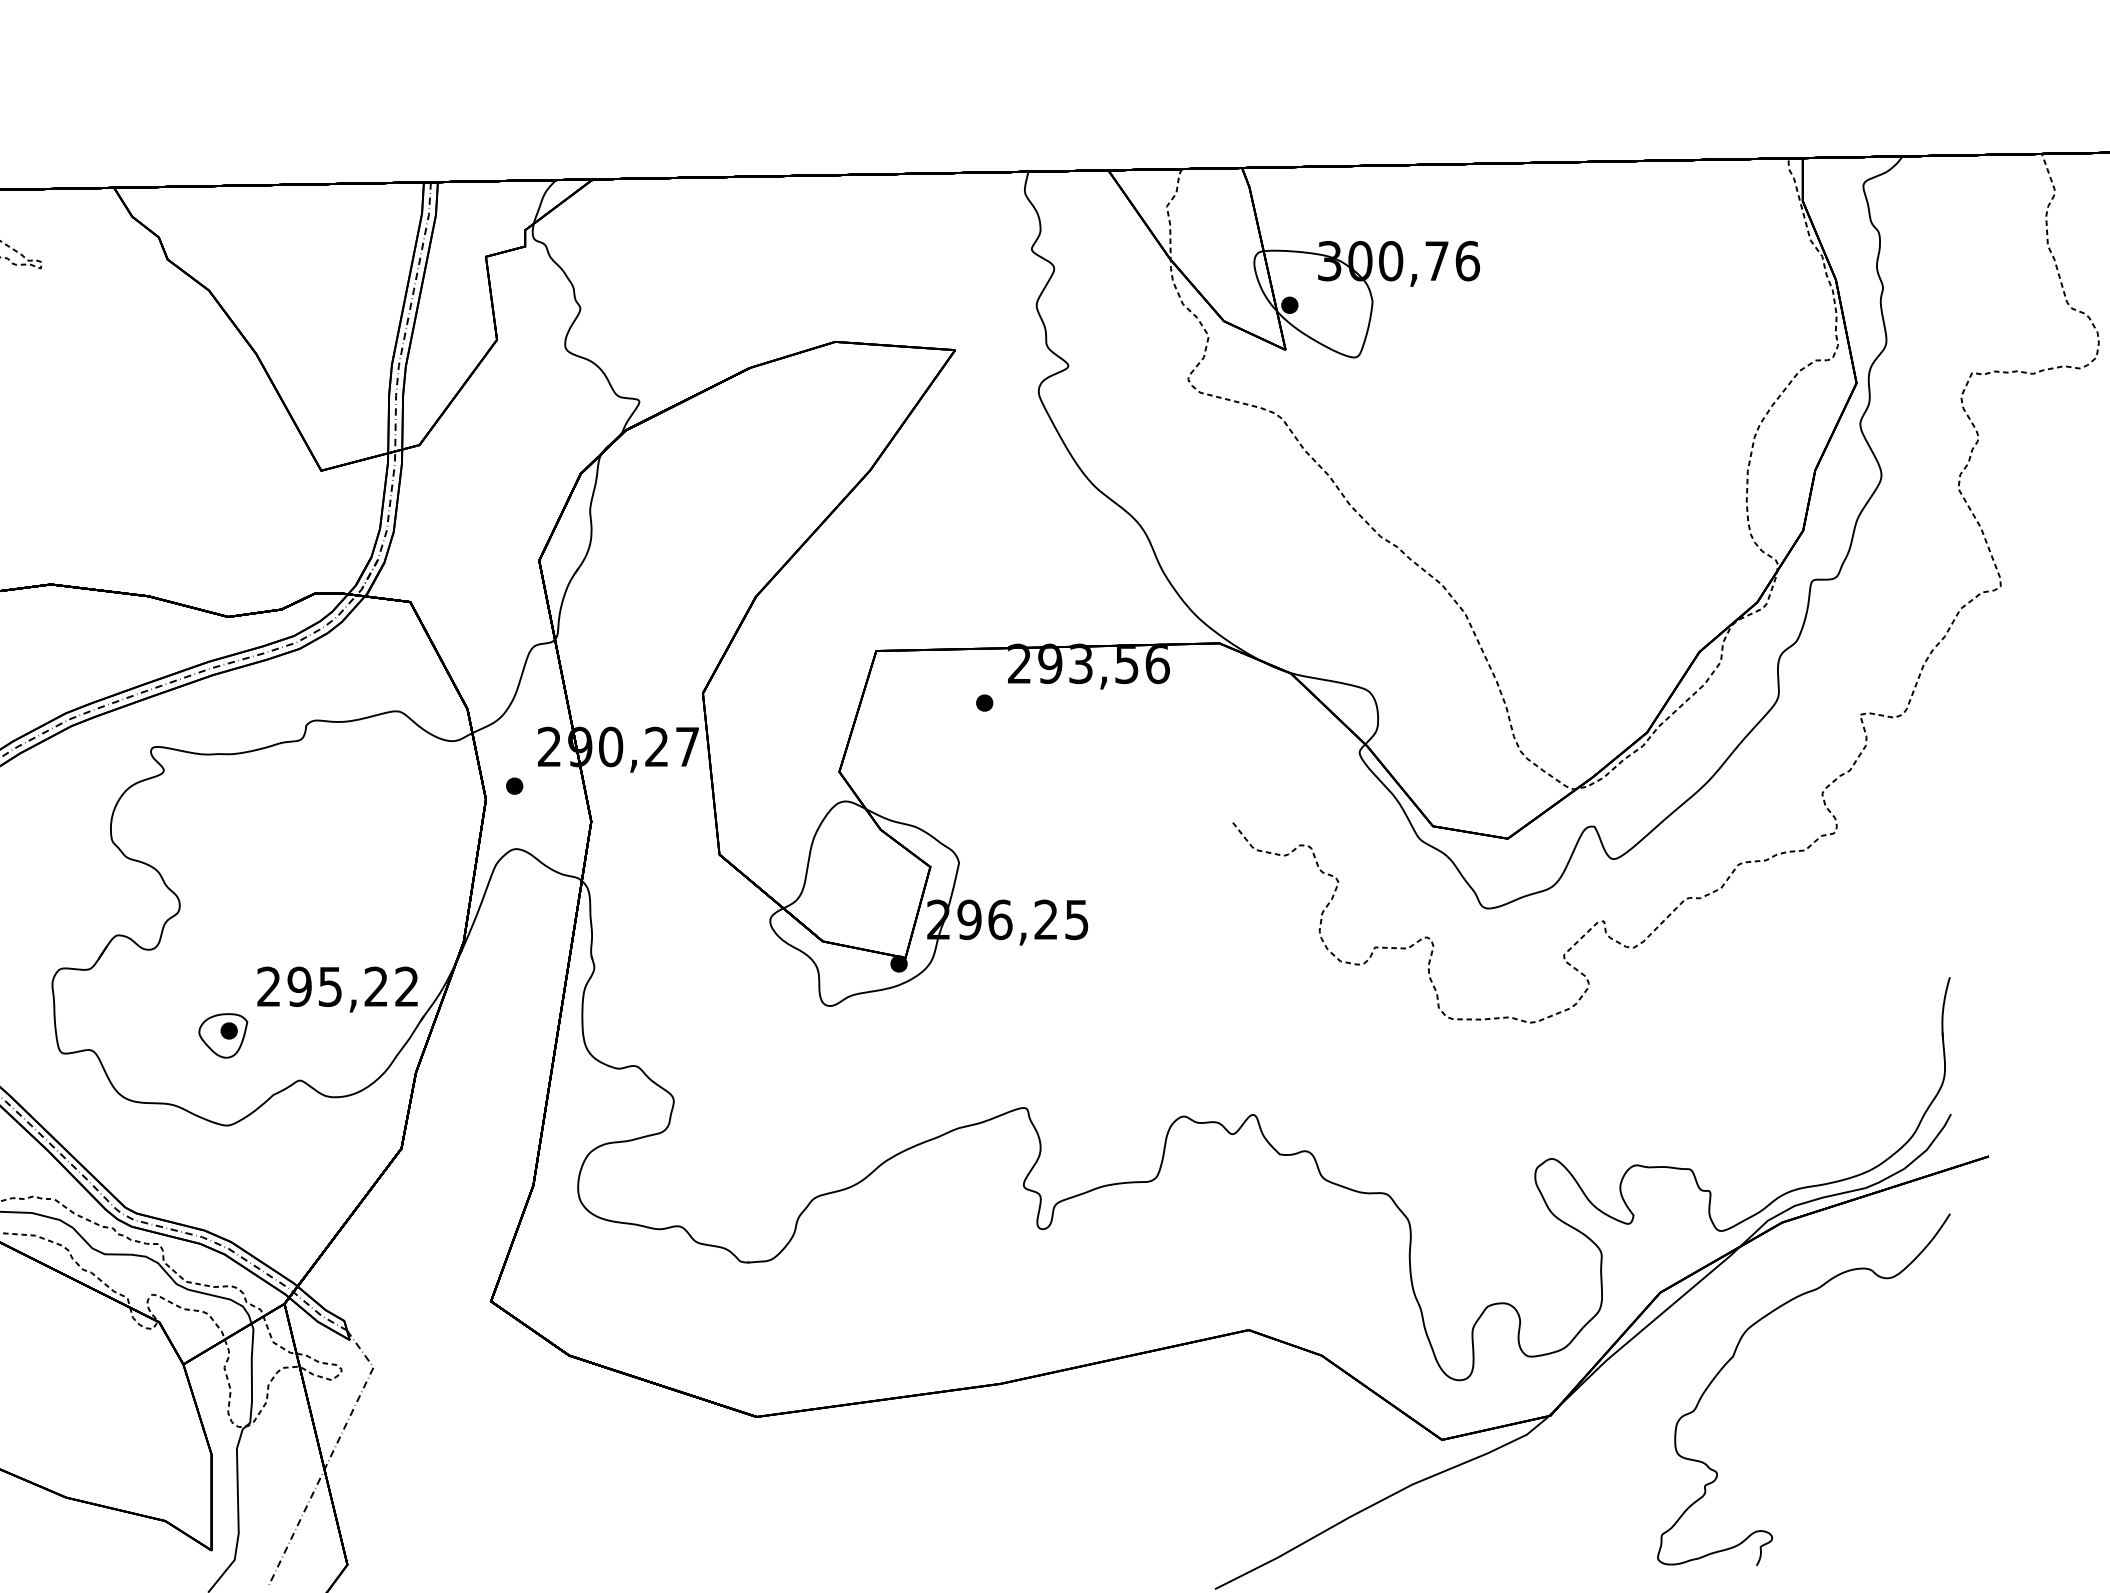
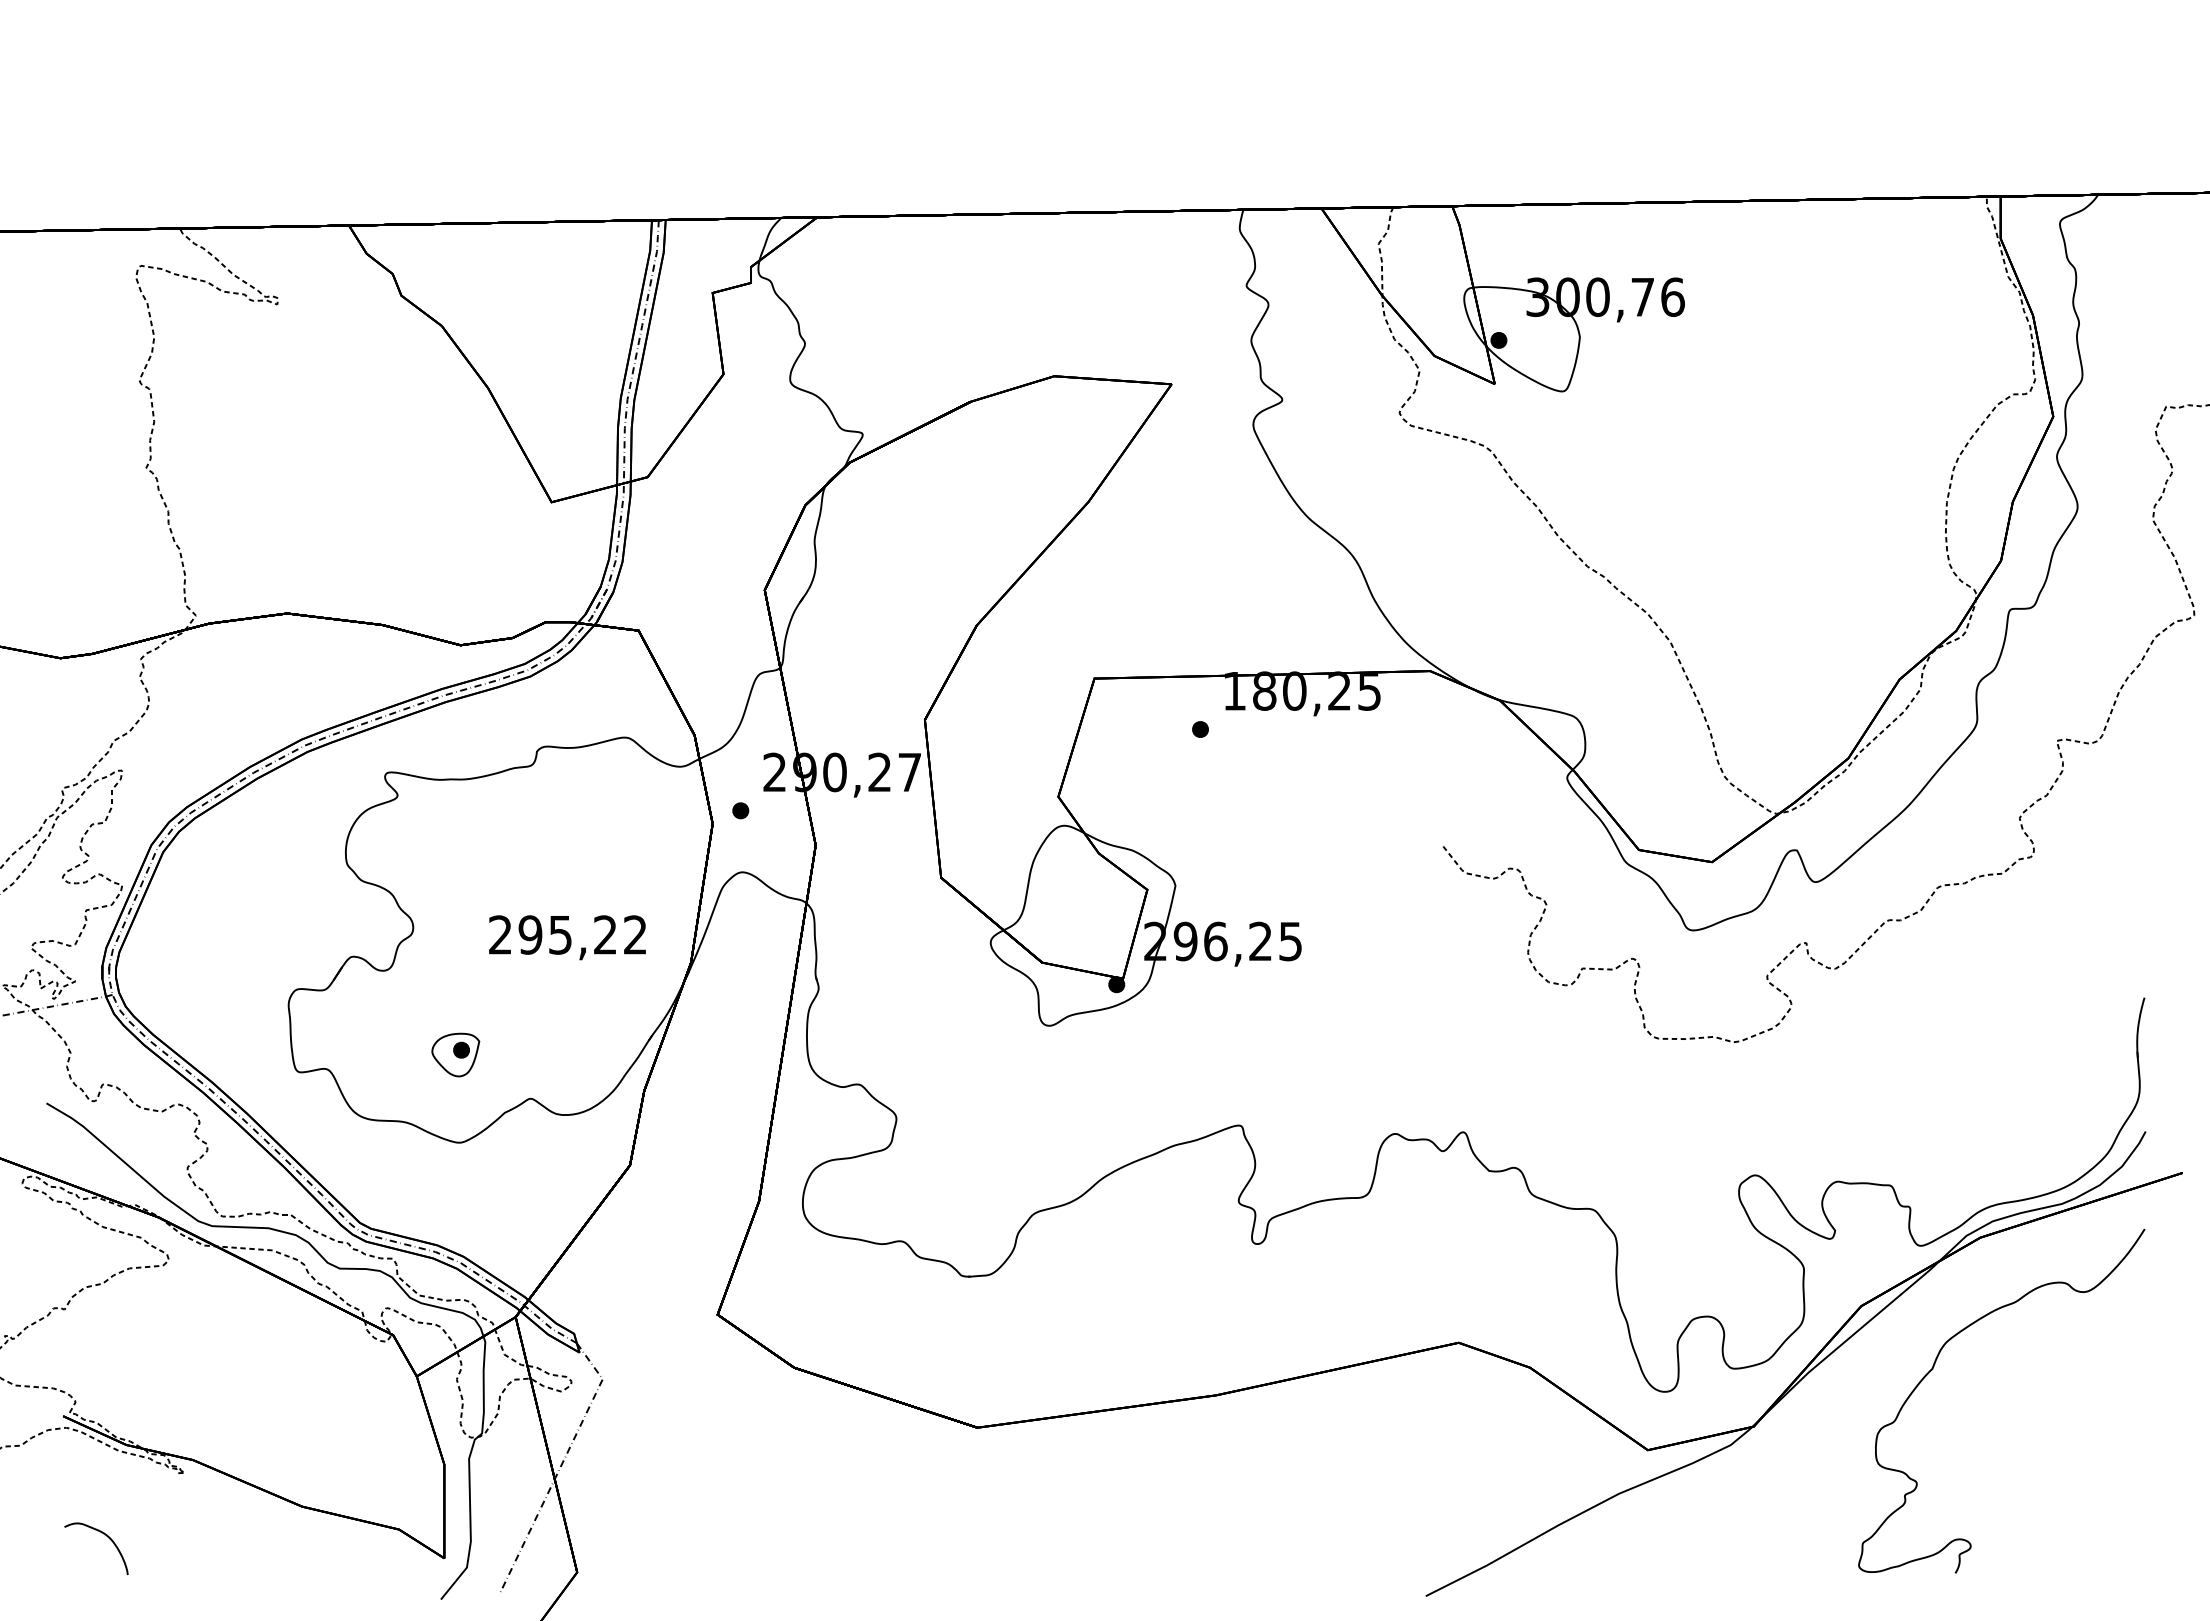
text: (1088, 663) -> (1302, 690), 293,56 -> 180,25
text: (337, 989) -> (567, 937), moved

